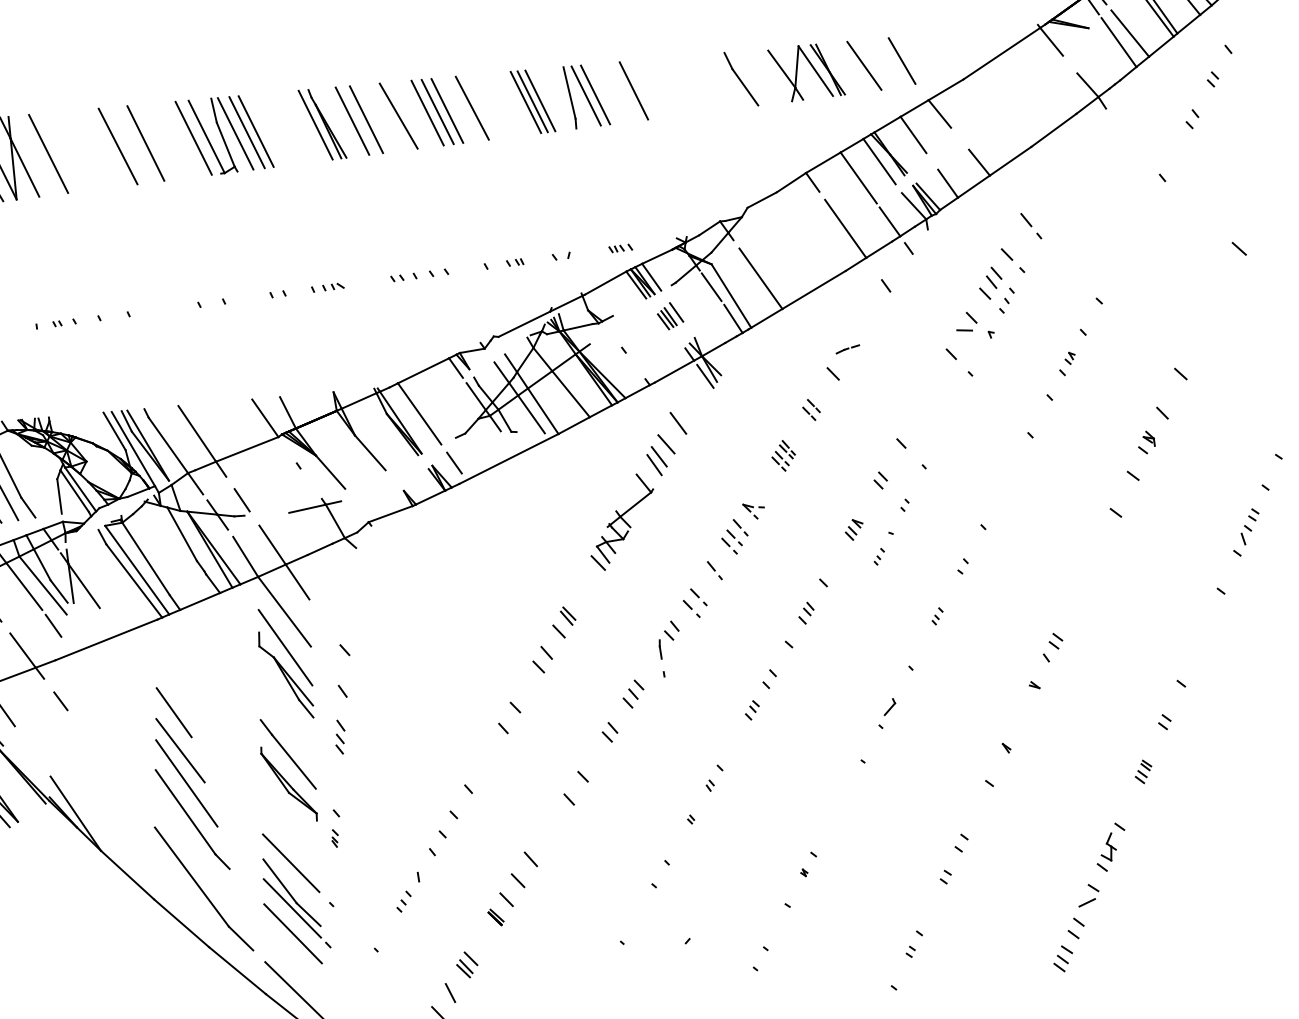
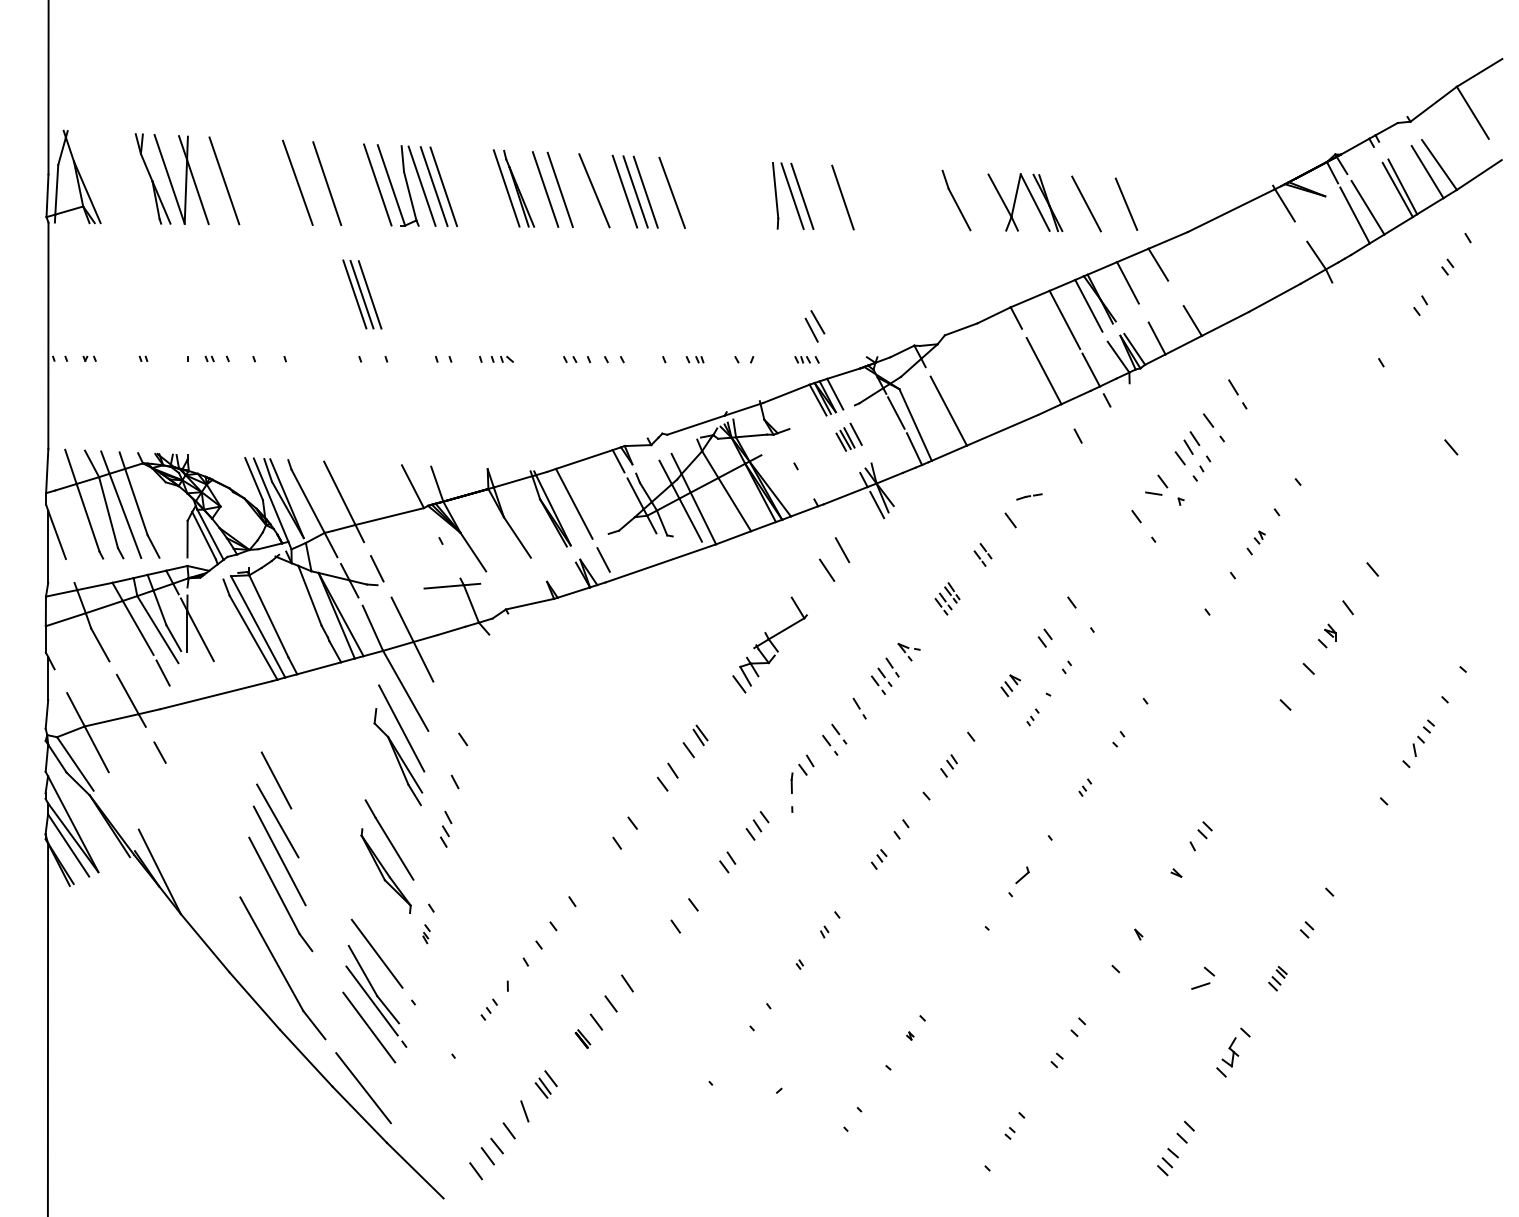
part: (533, 101) -> (362, 294), moved
part: (656, 461) -> (814, 326), moved
part: (1091, 899) -> (1205, 983), moved

